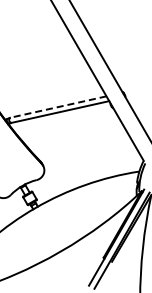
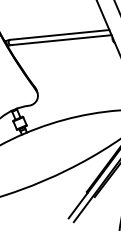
line: (58, 107) -> (59, 35), dashed -> solid

